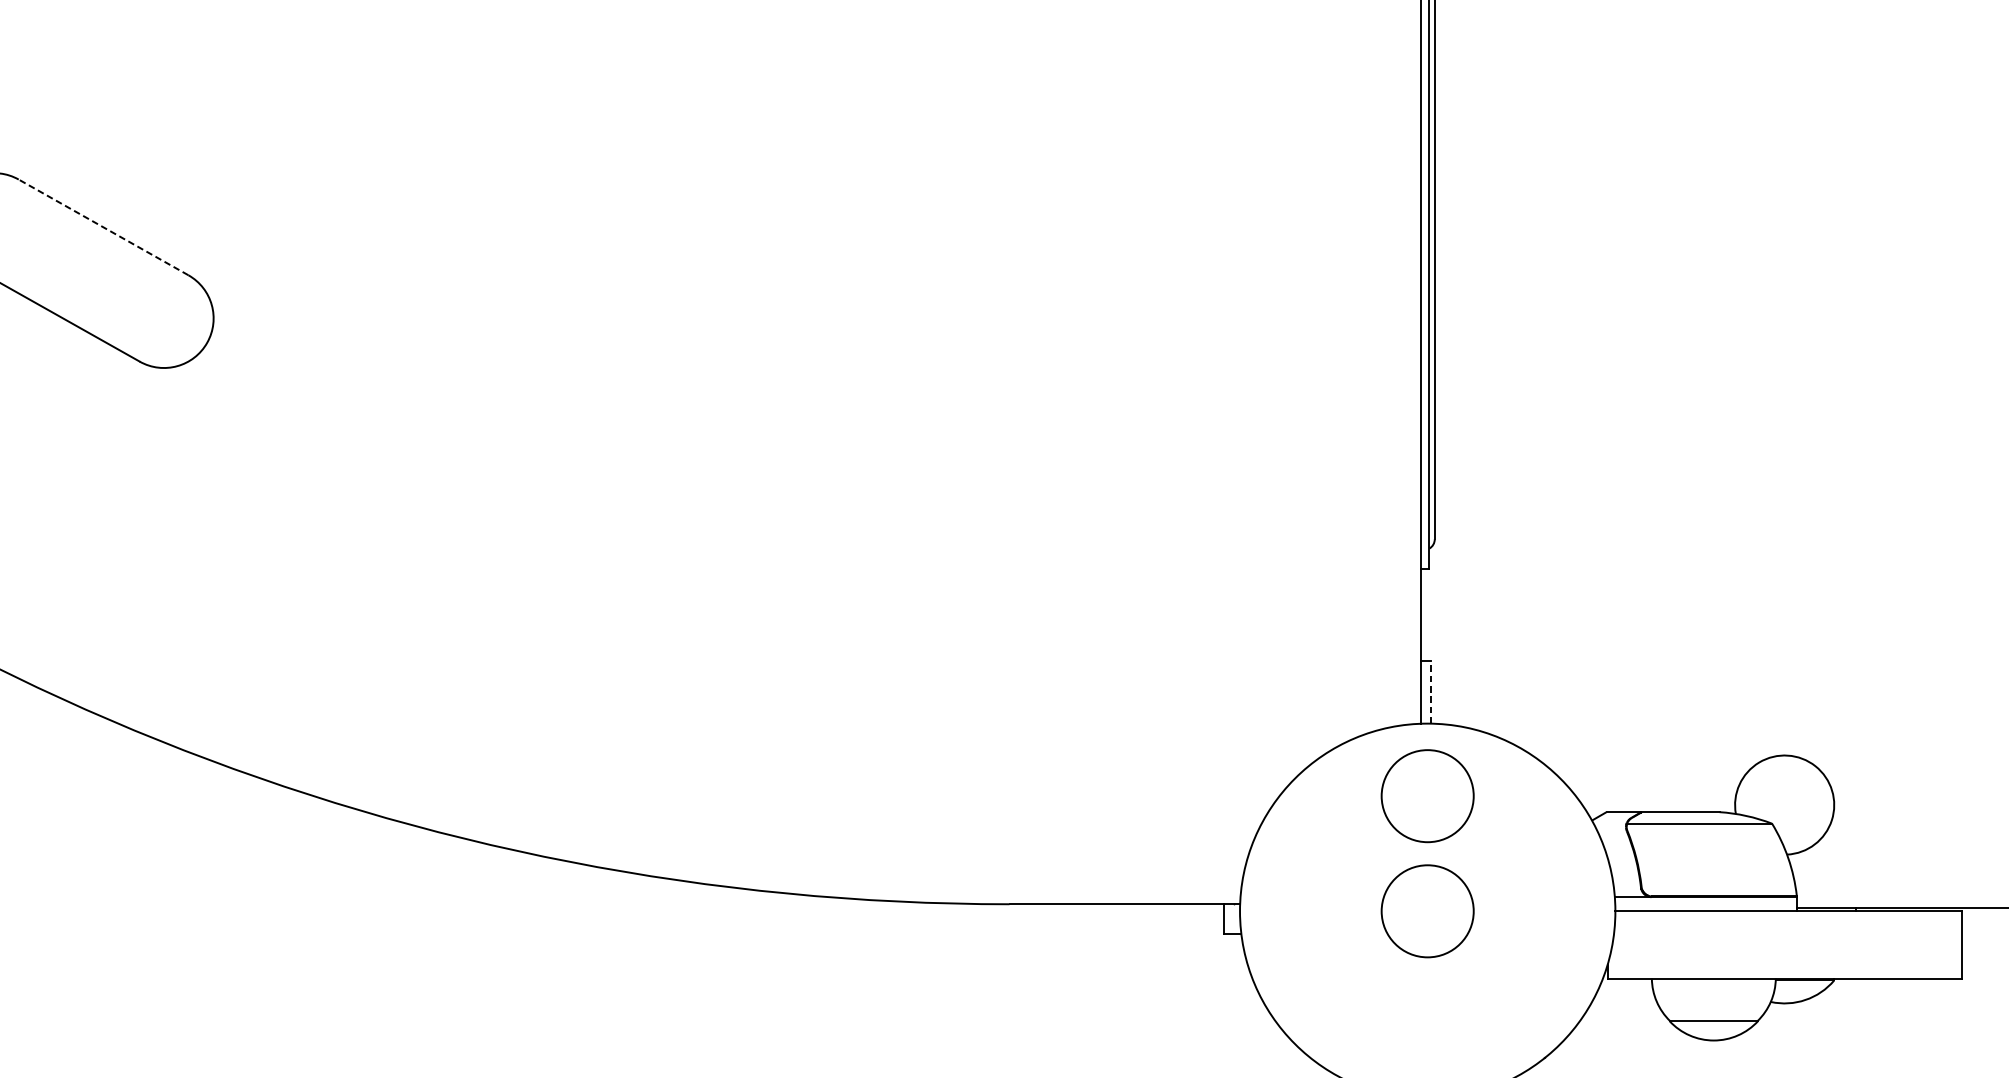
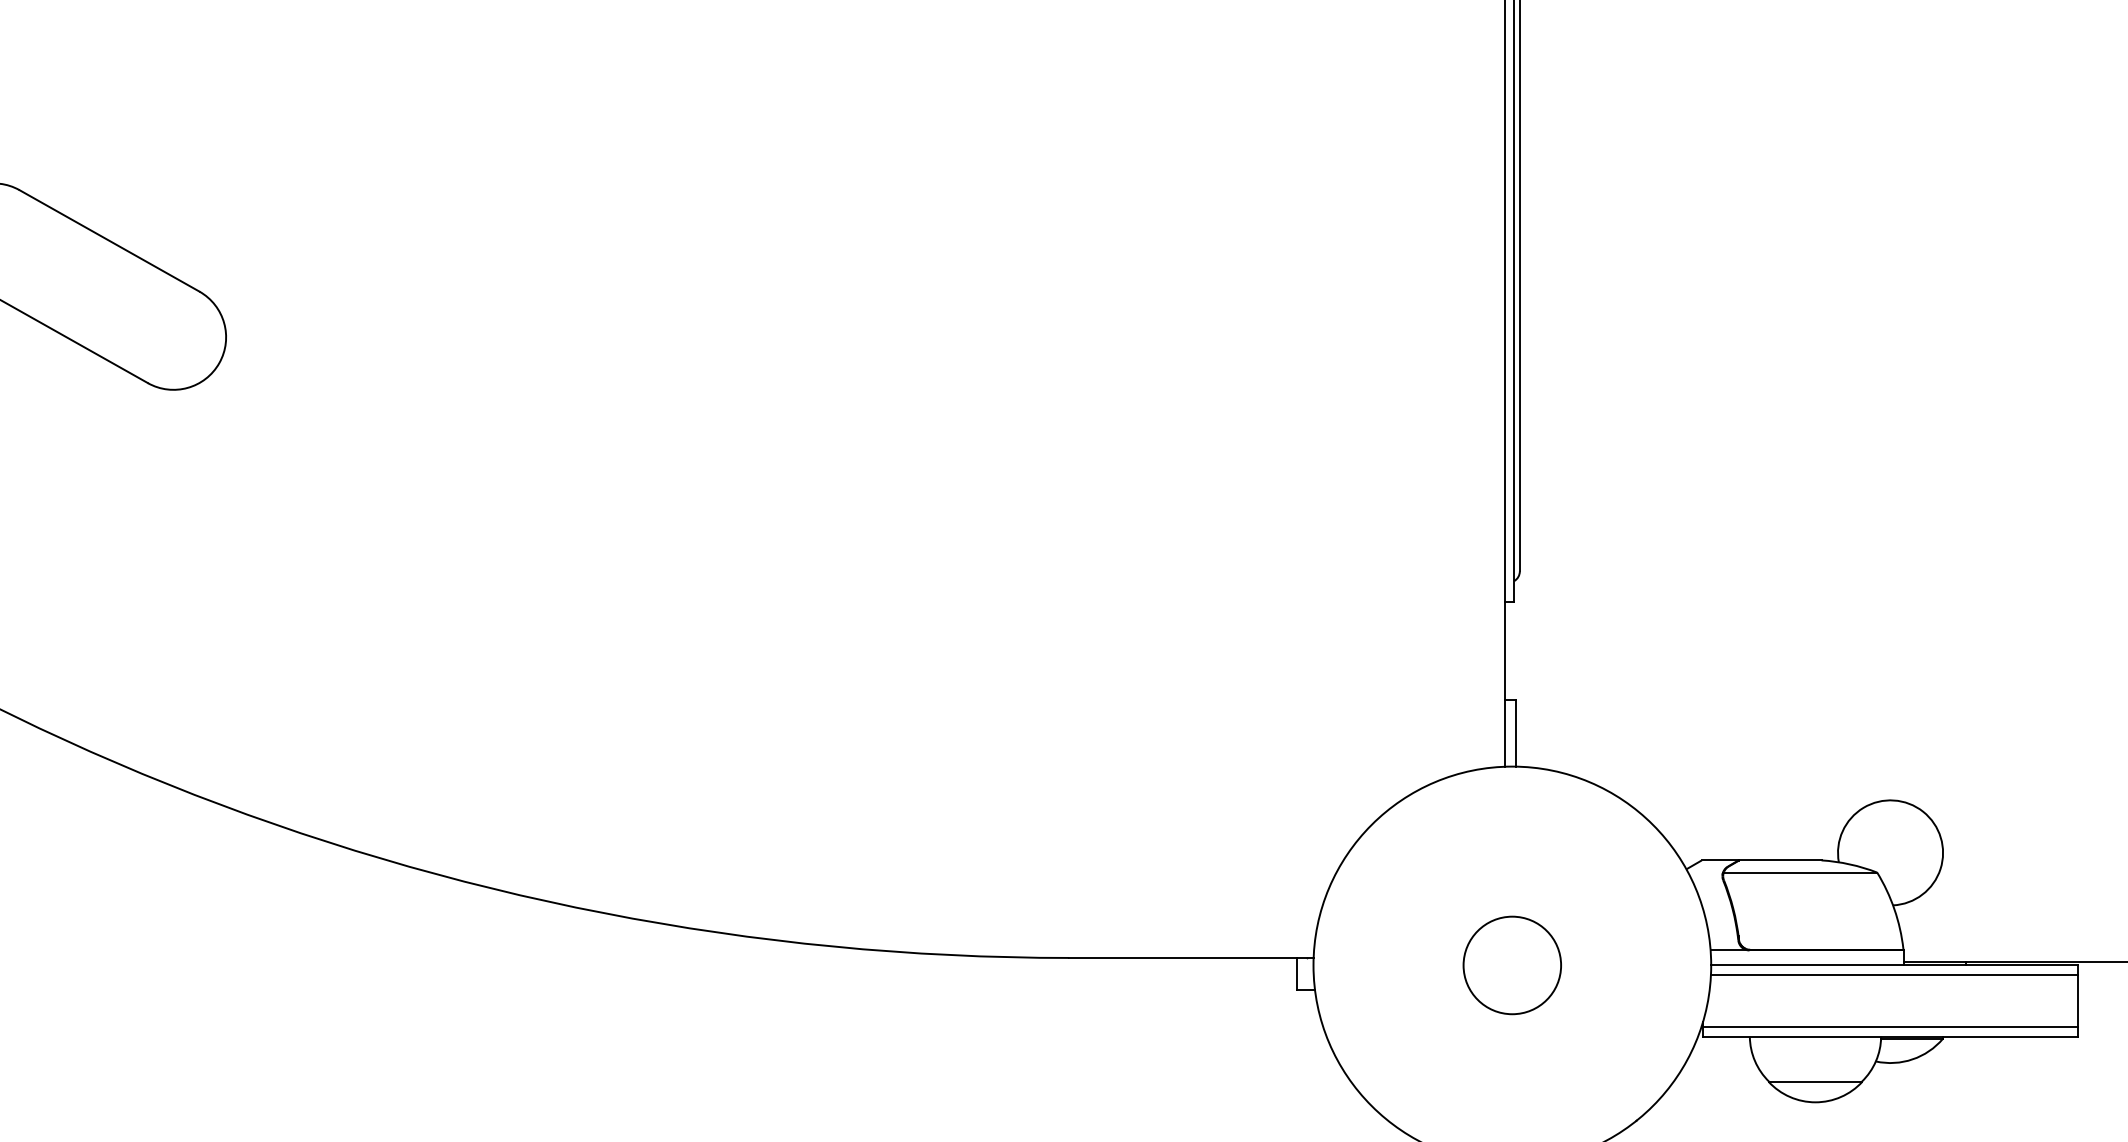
line: (103, 227) -> (109, 240), dashed -> solid
line: (1431, 691) -> (1516, 732), dashed -> solid
circle: (1426, 796) -> (1511, 843), removed
line: (1788, 919) -> (1894, 974), added
line: (1784, 969) -> (1890, 1027), added

